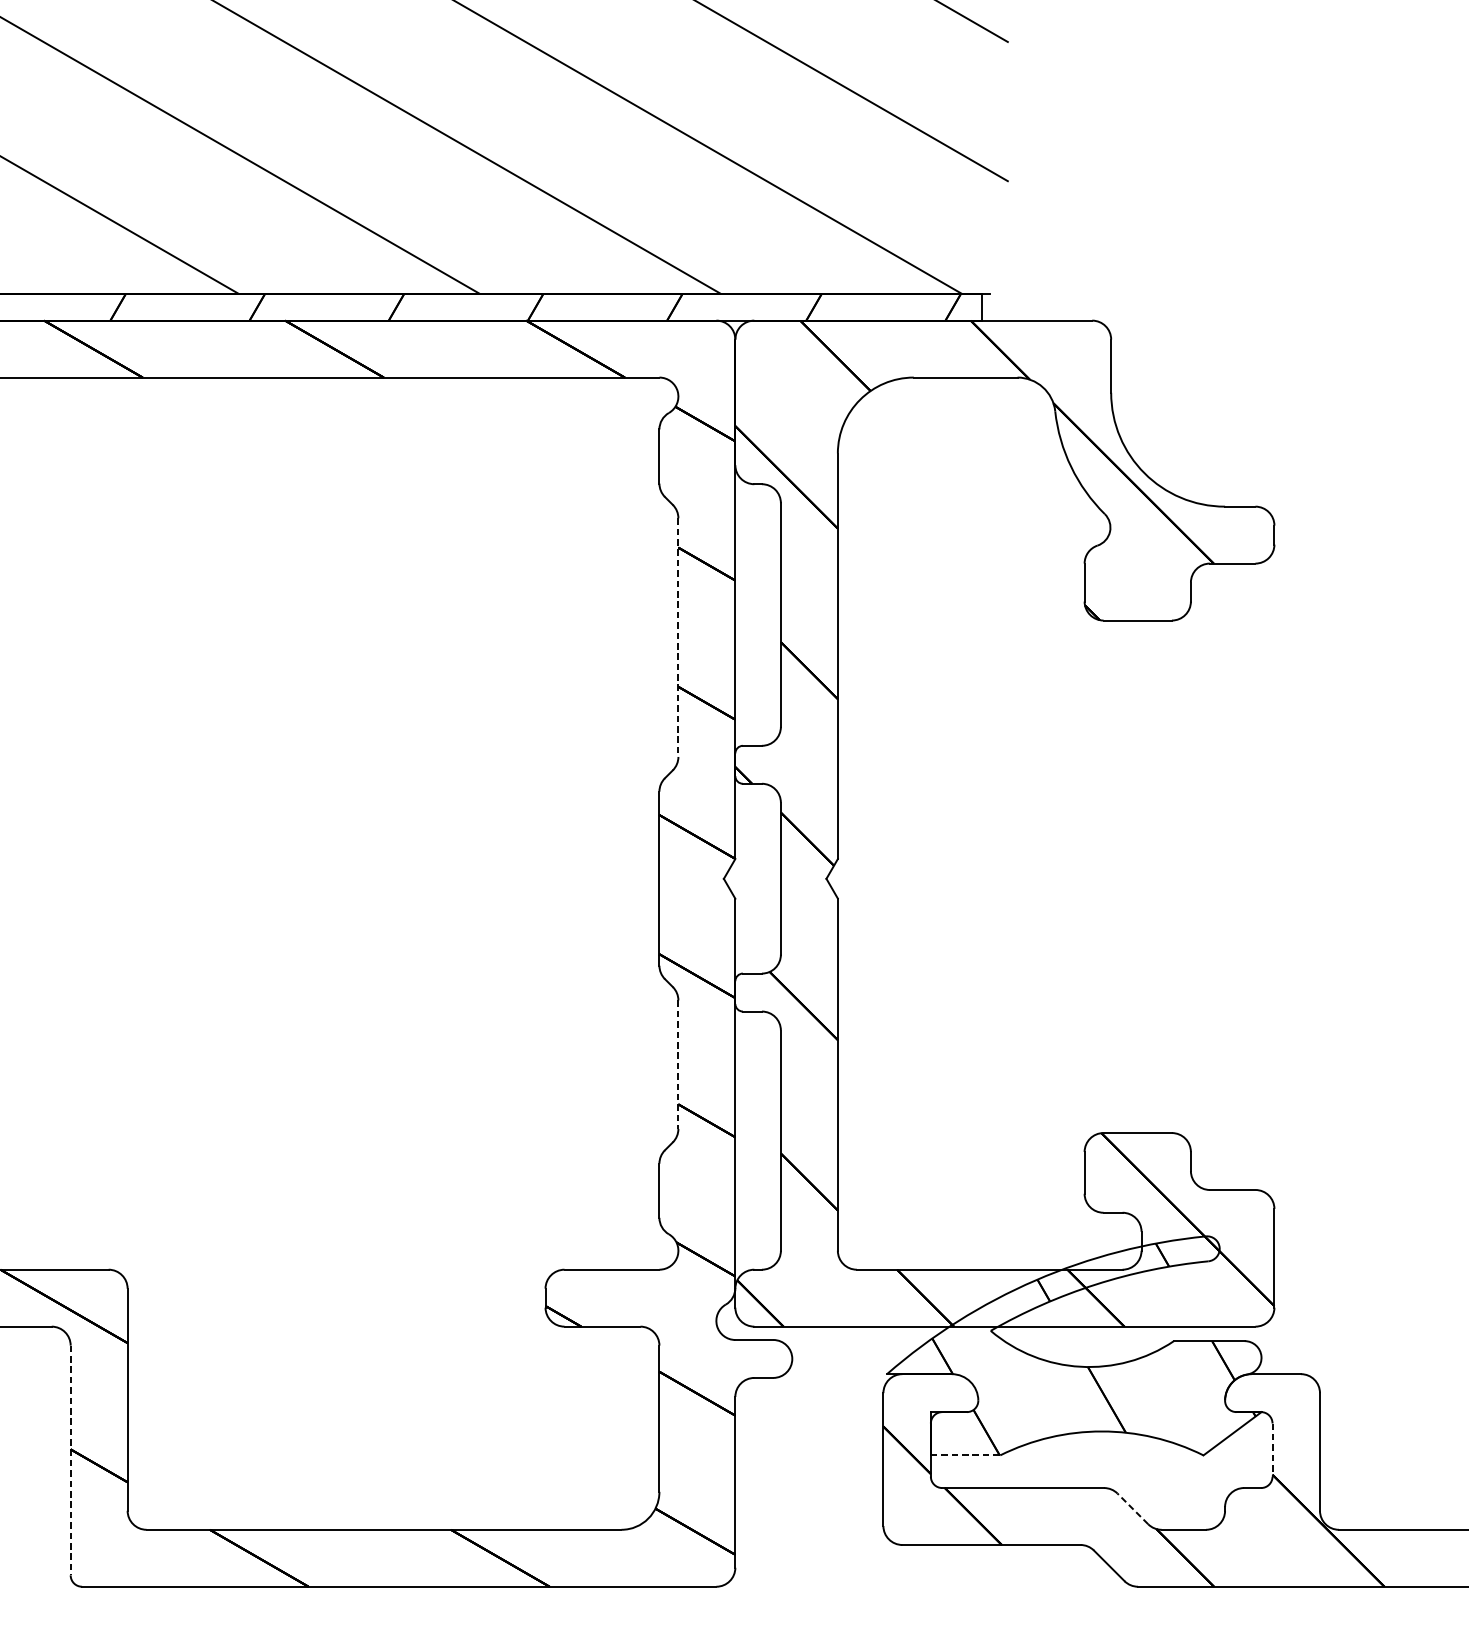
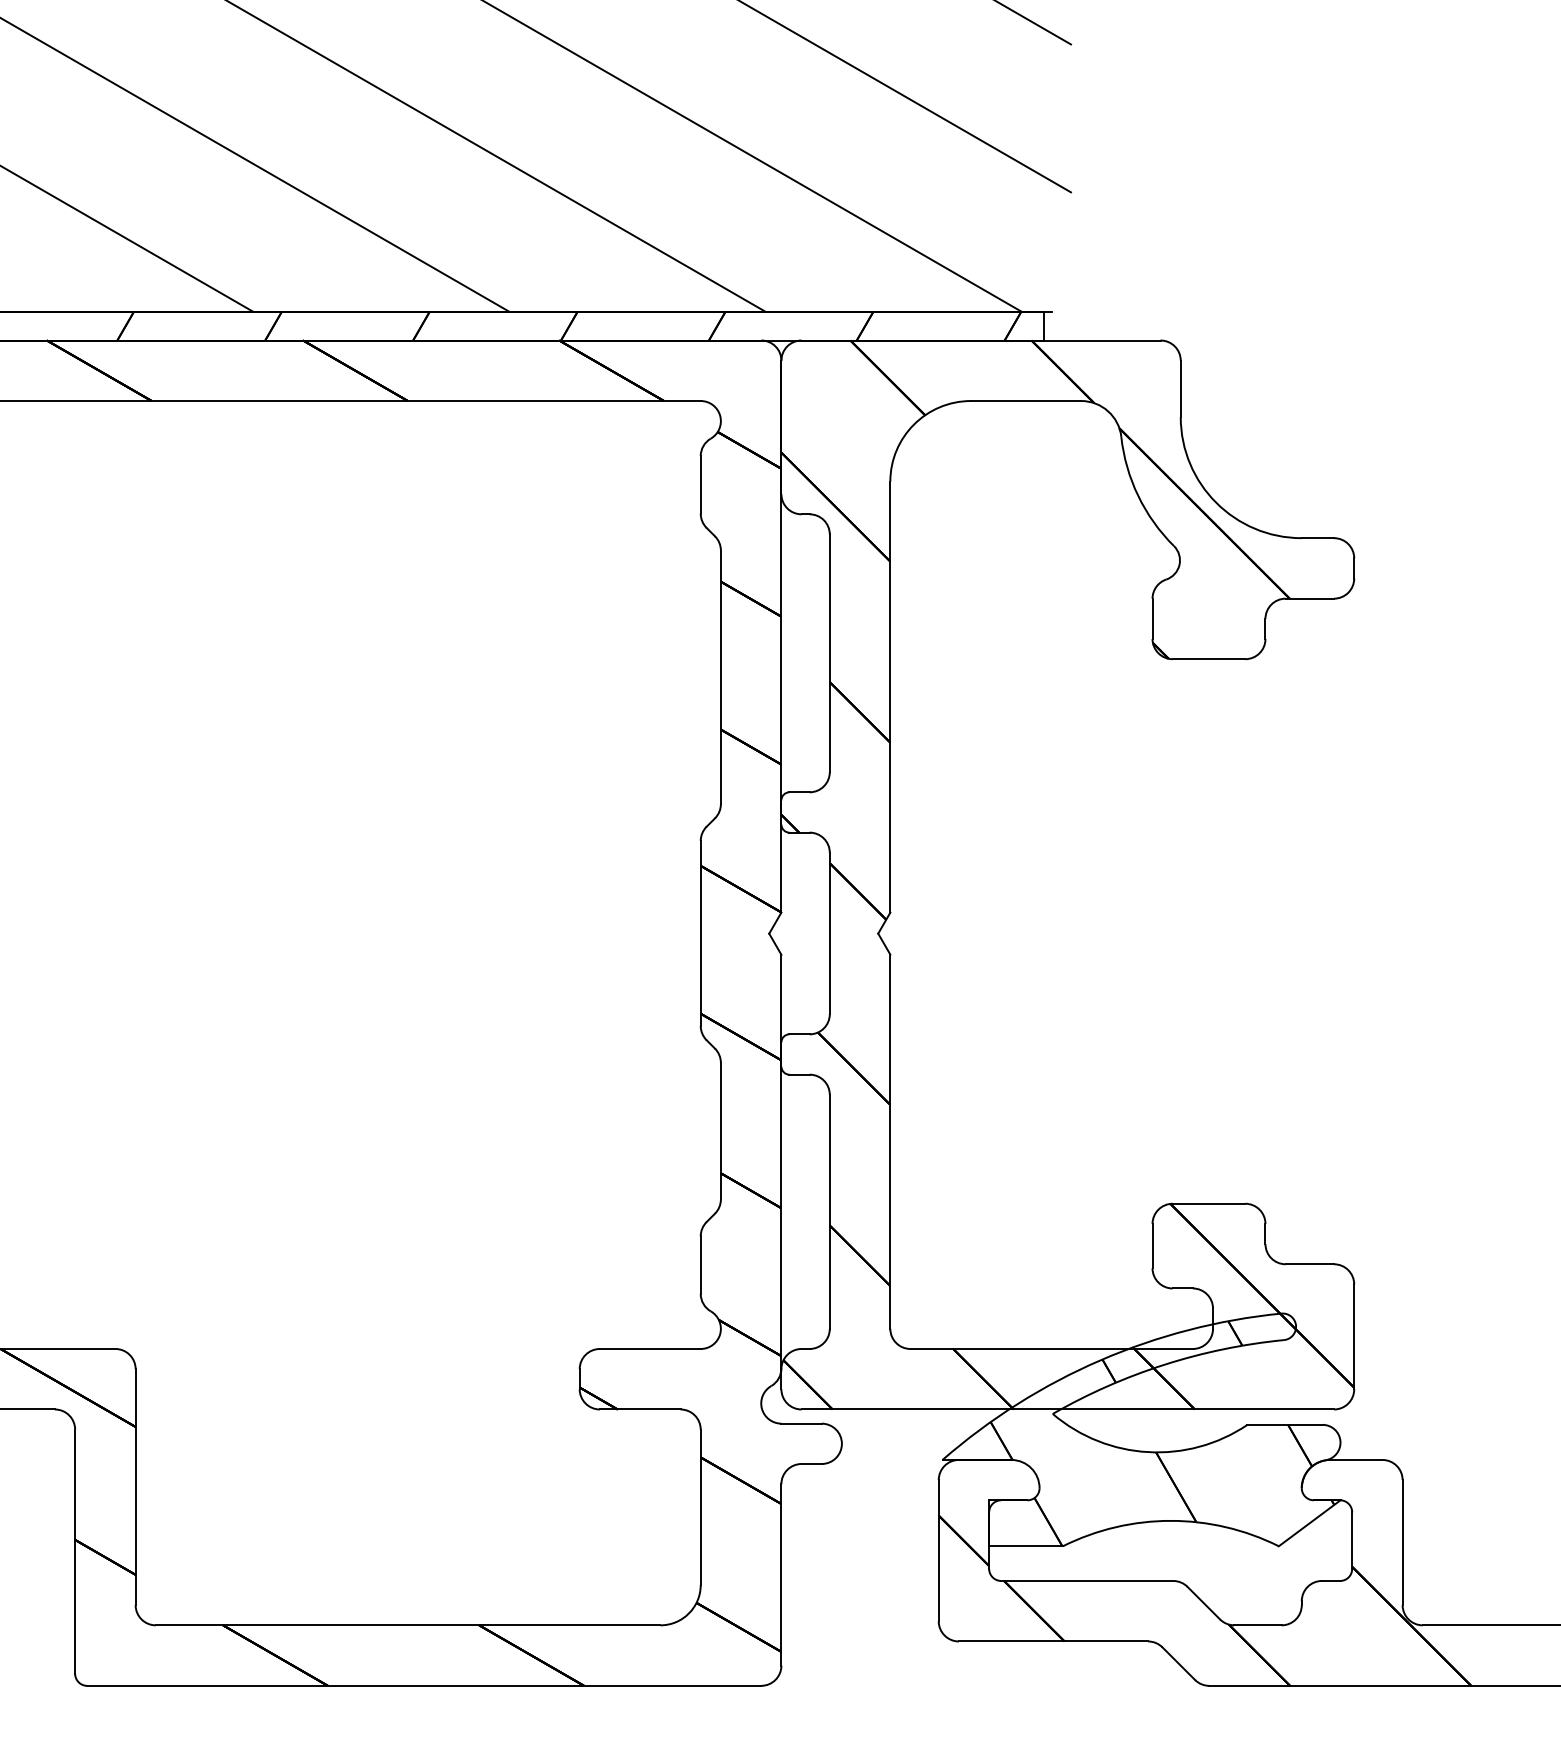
line: (678, 637) -> (720, 677), dashed -> solid
line: (678, 1065) -> (720, 1131), dashed -> solid
line: (1272, 1450) -> (1352, 1541), dashed -> solid
line: (966, 1455) -> (1026, 1546), dashed -> solid
line: (71, 1461) -> (75, 1552), dashed -> solid
line: (1132, 1508) -> (1203, 1602), dashed -> solid

